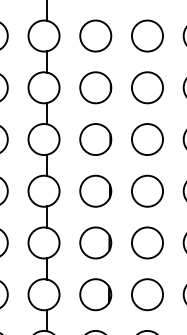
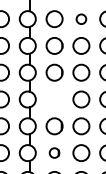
circle: (147, 36) -> (81, 19), size x0.6
circle: (95, 191) -> (54, 99), removed
circle: (95, 293) -> (54, 152), size x0.6

